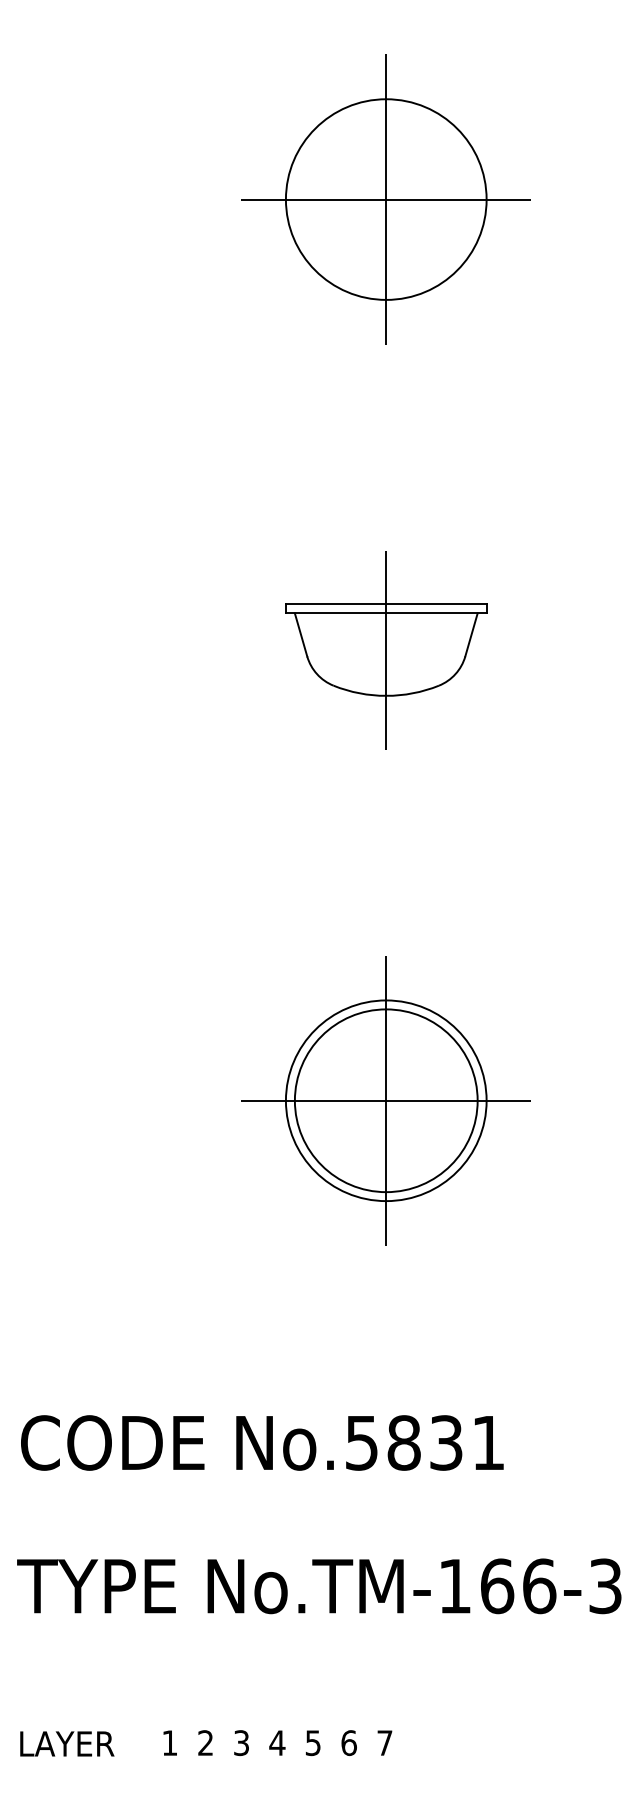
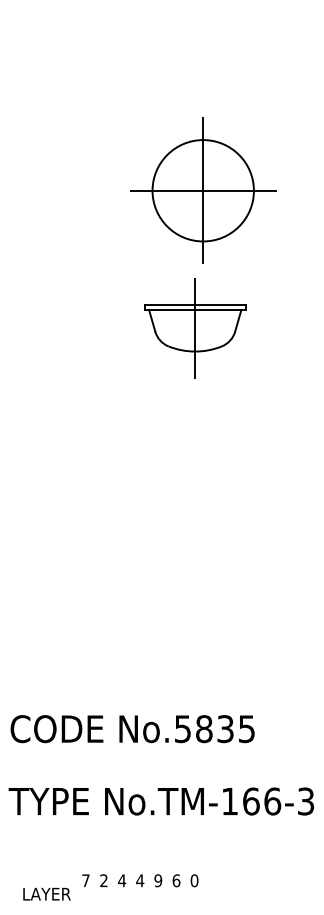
part: (386, 199) -> (203, 190), moved
part: (386, 1101) -> (195, 556), removed
text: (487, 1443) -> (246, 729), No.5831 -> No.5835
text: (66, 1742) -> (46, 893), moved
text: (169, 1742) -> (85, 880), 1 -> 7
text: (242, 1742) -> (122, 880), 3 -> 4
text: (313, 1742) -> (158, 880), 5 -> 9
text: (384, 1742) -> (194, 880), 7 -> 0

